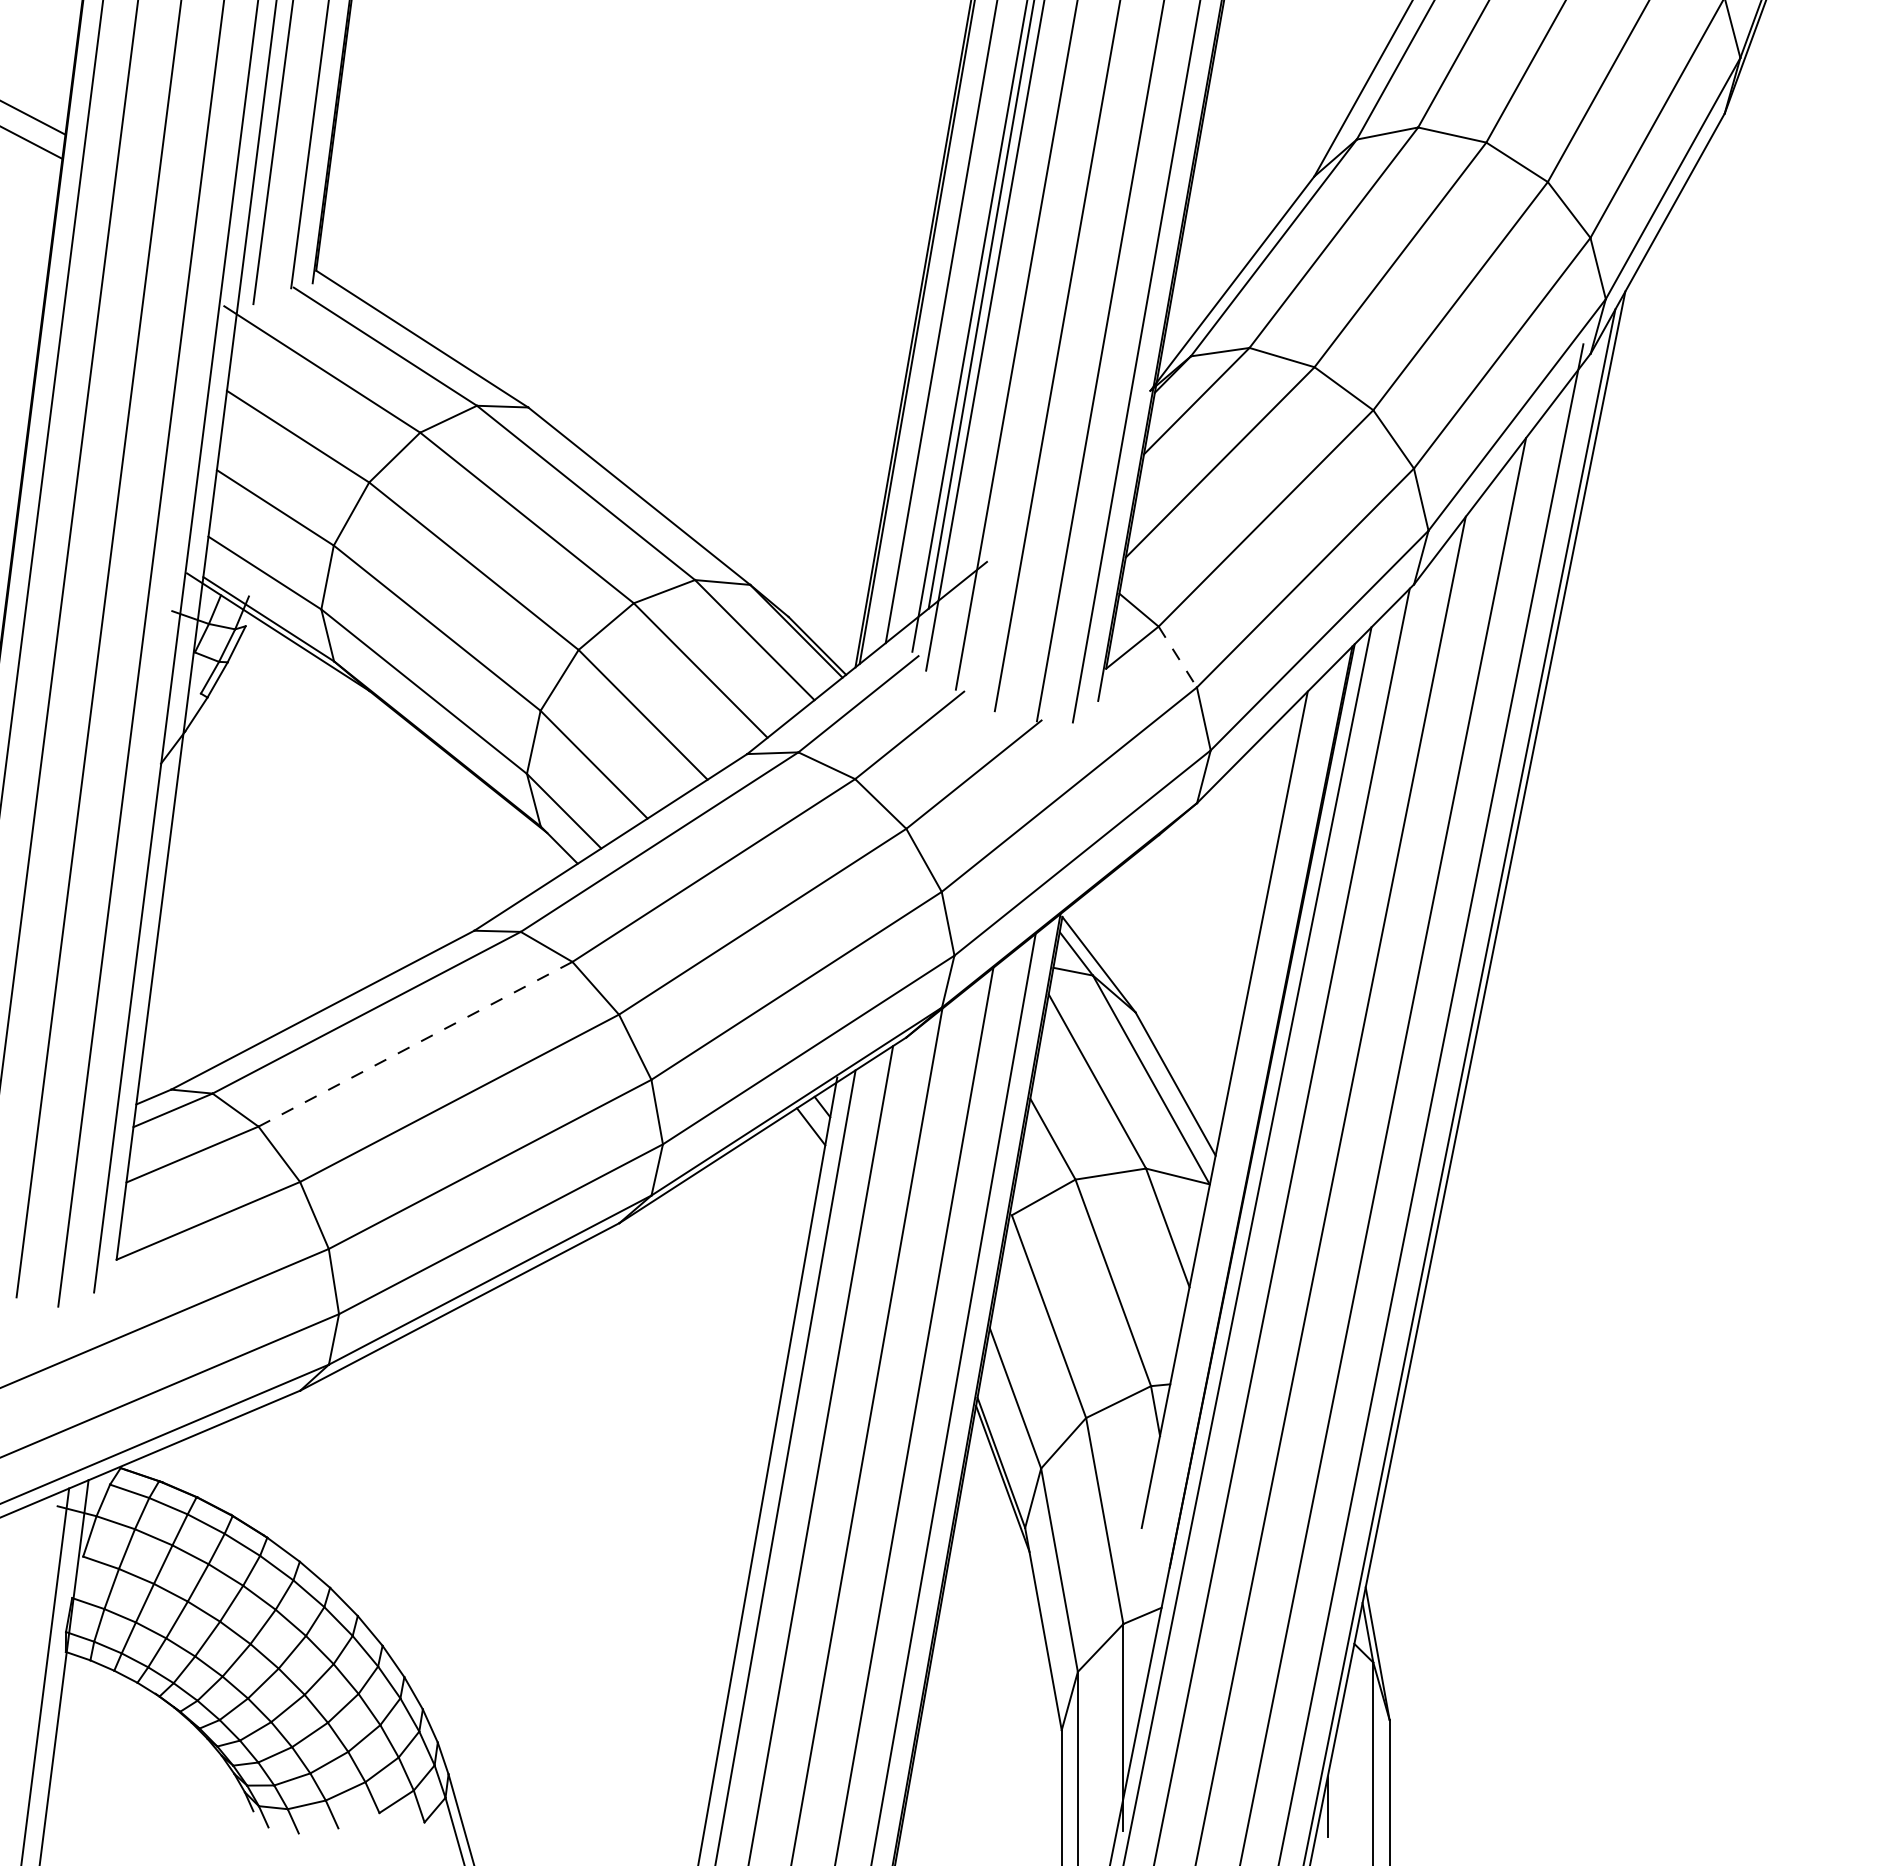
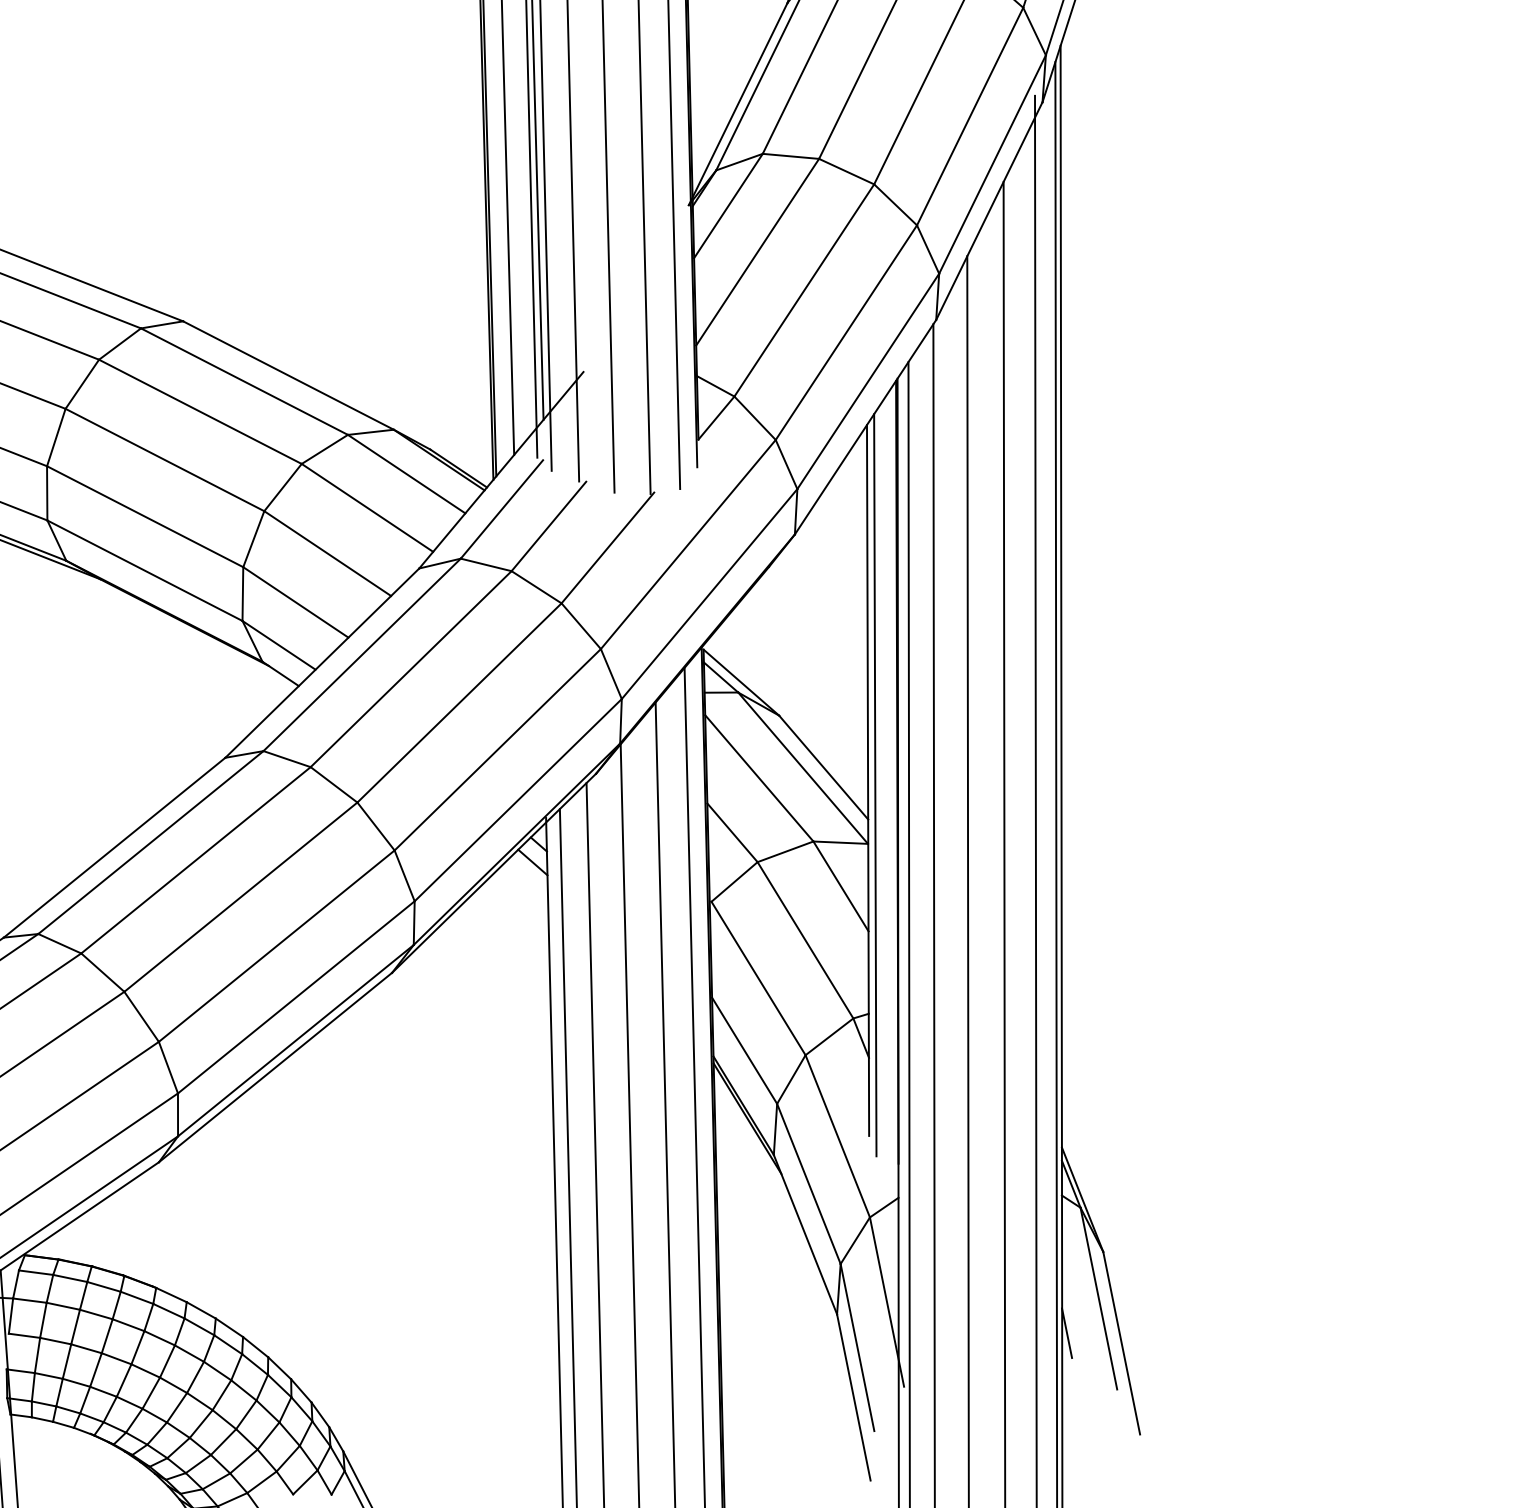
line: (1177, 657) -> (754, 418), dashed -> solid
line: (415, 1044) -> (196, 860), dashed -> solid
line: (1231, 1116) -> (874, 784), added

